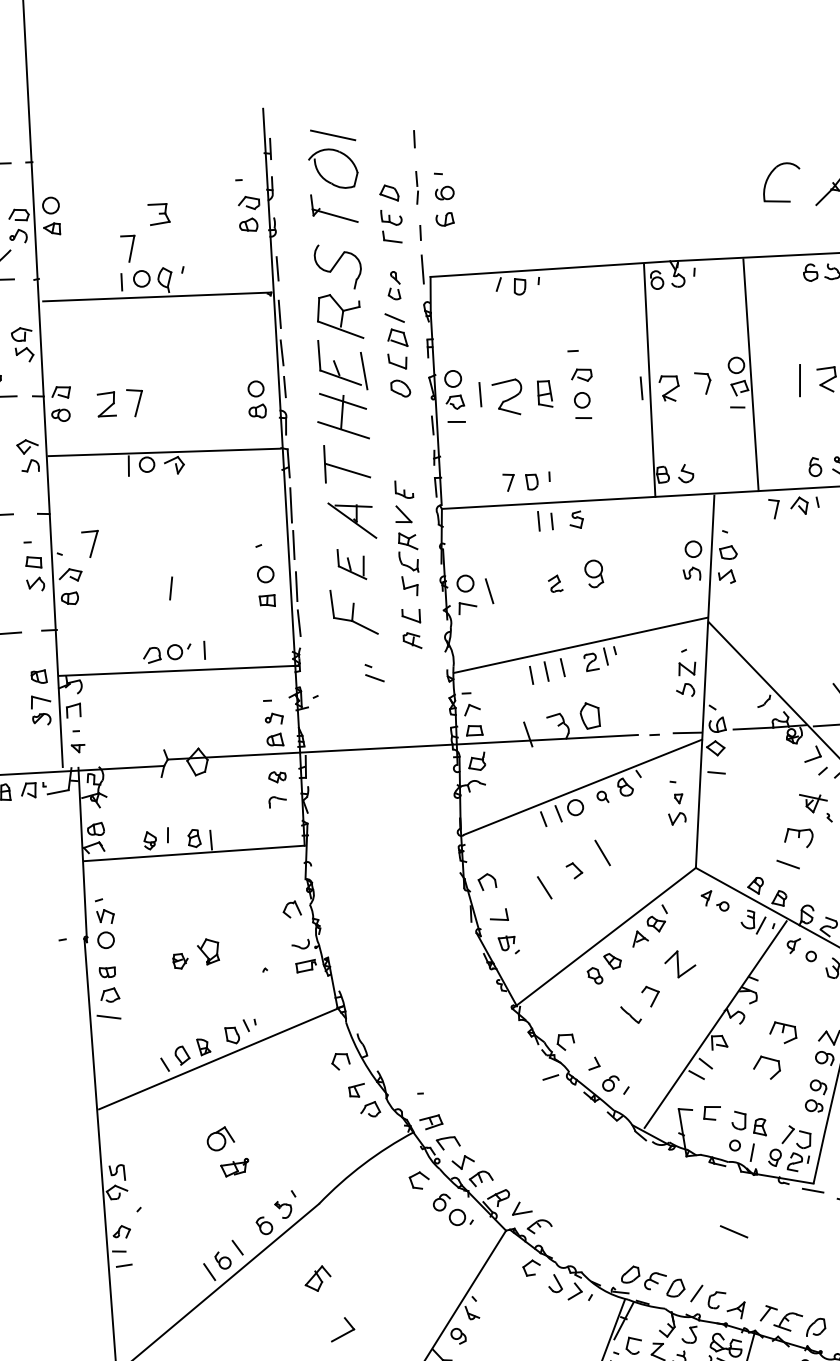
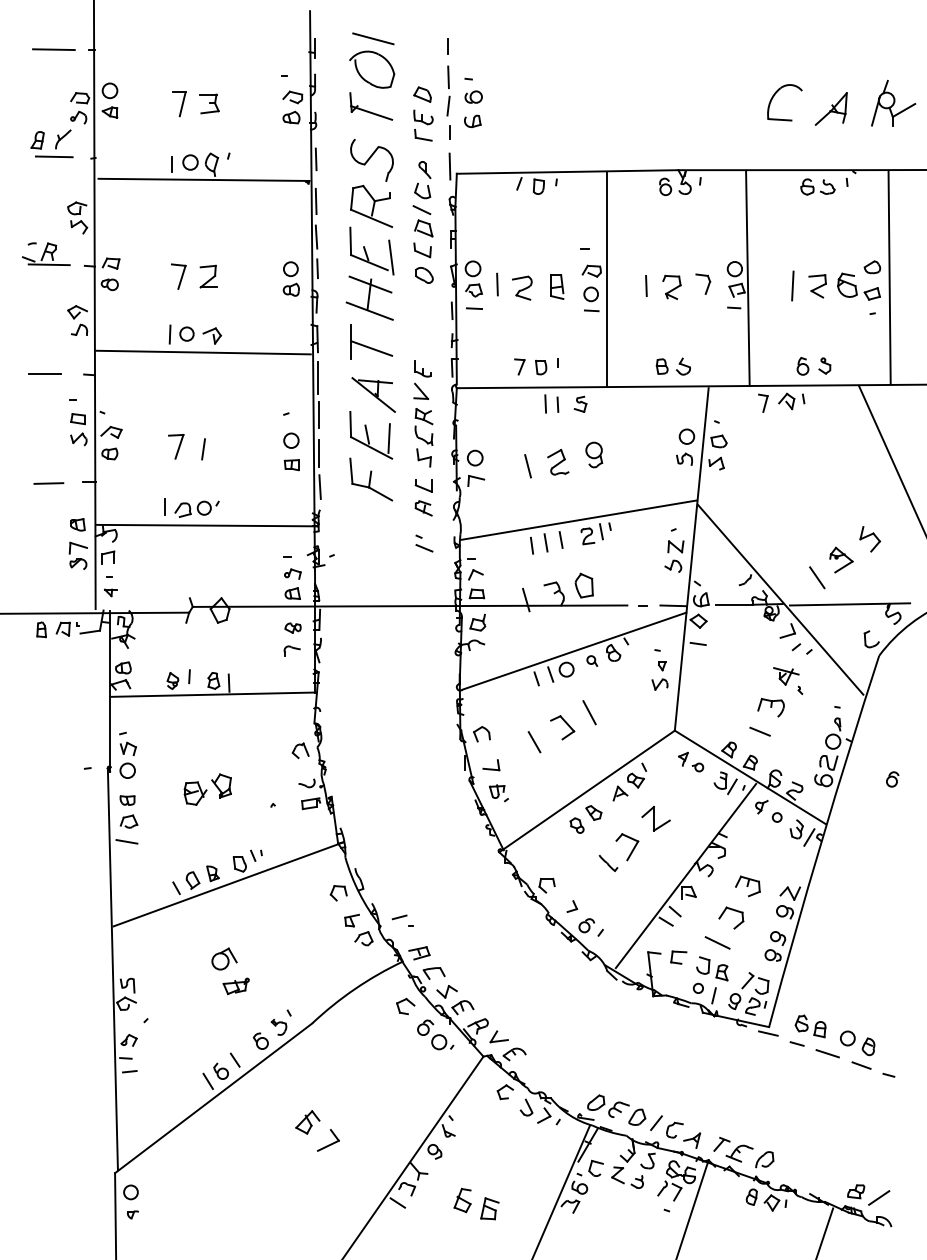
part: (417, 187) -> (448, 90), size x1.67
part: (128, 249) -> (179, 104), moved
part: (393, 286) -> (422, 180), size x1.43
line: (650, 380) -> (607, 279), moved
part: (507, 396) -> (522, 287), size x0.71
part: (106, 404) -> (208, 276), moved
line: (164, 452) -> (203, 352), moved
part: (90, 543) -> (176, 446), moved
part: (352, 564) -> (371, 435), size x1.67
part: (555, 583) -> (558, 462), size x1.67
line: (488, 591) -> (527, 466), moved
line: (204, 649) -> (164, 506), moved
part: (374, 673) -> (424, 543), moved
part: (574, 870) -> (562, 727), size x1.67
part: (180, 961) -> (195, 793), size x1.67
part: (650, 996) -> (627, 847), size x1.43
line: (550, 1077) -> (399, 917), moved
line: (733, 1231) -> (717, 942), moved
part: (317, 1278) -> (307, 1122), moved

